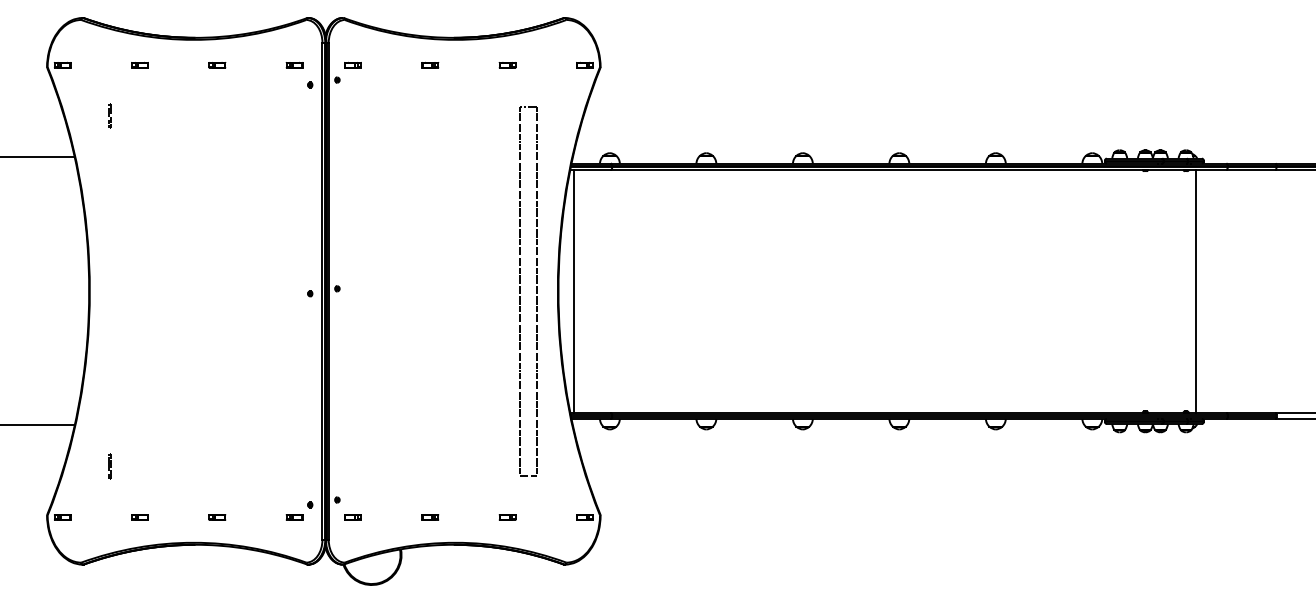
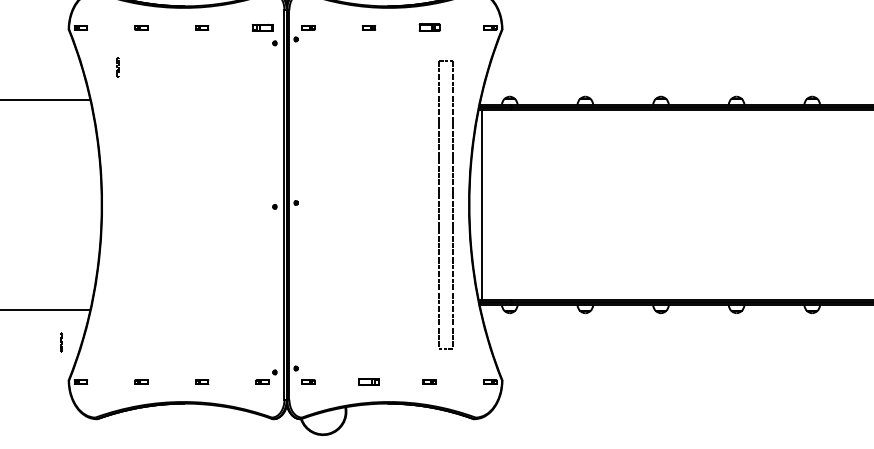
part: (294, 64) -> (262, 27), size x1.6
part: (507, 65) -> (429, 27), size x1.6
line: (109, 466) -> (61, 342), moved
part: (430, 517) -> (369, 382), size x1.6

